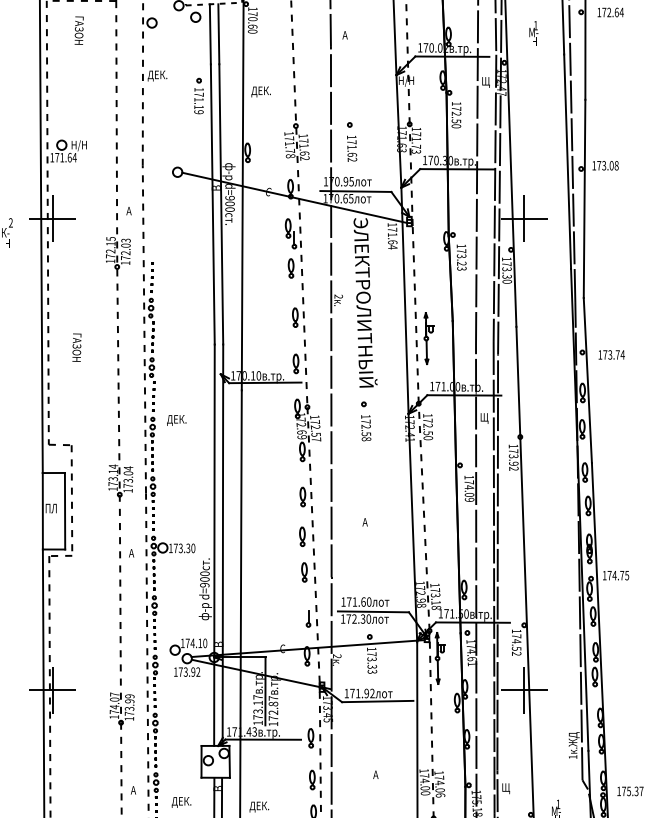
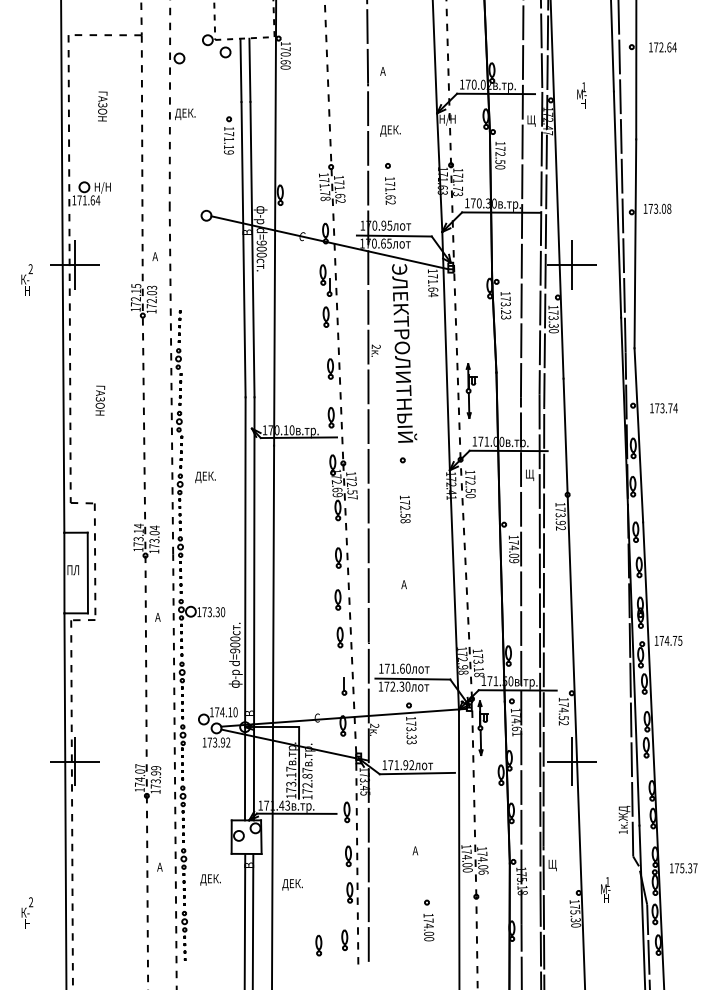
text: (78, 30) -> (102, 106), moved
text: (533, 33) -> (581, 95), moved
text: (261, 91) -> (390, 130), moved
text: (366, 428) -> (405, 509), moved

